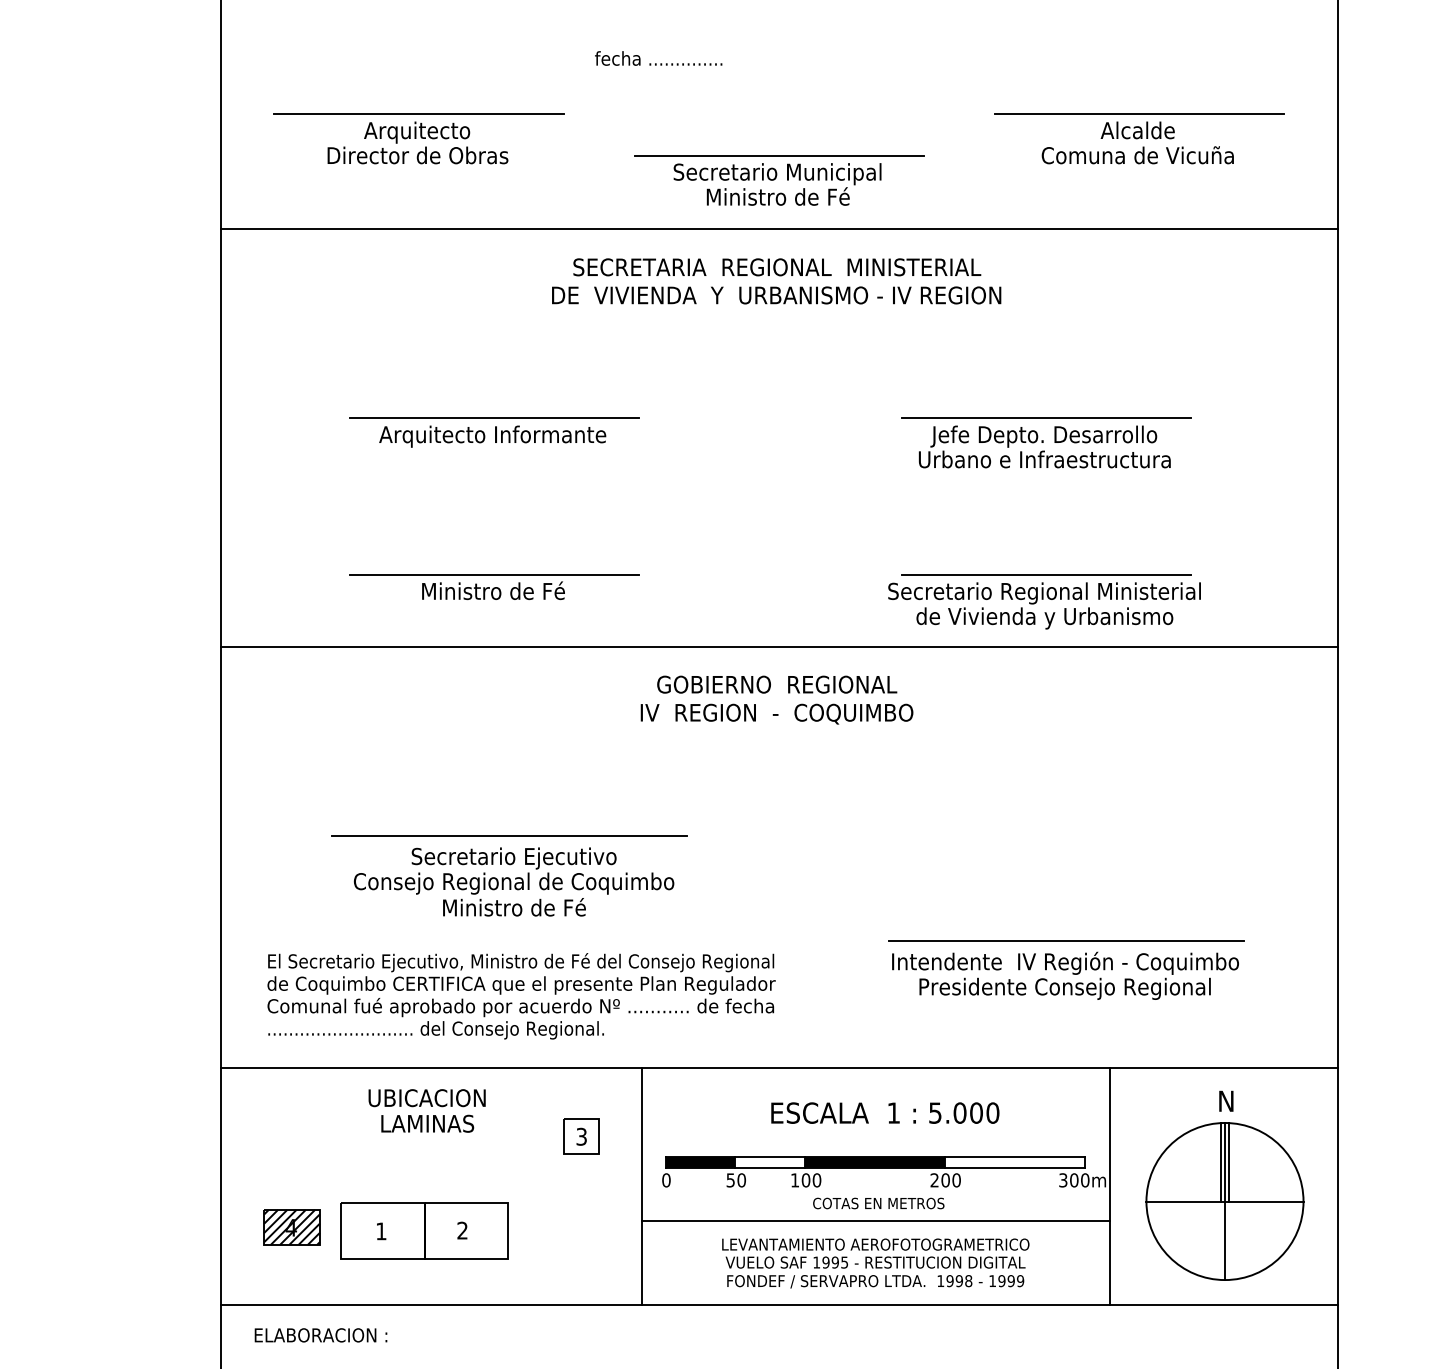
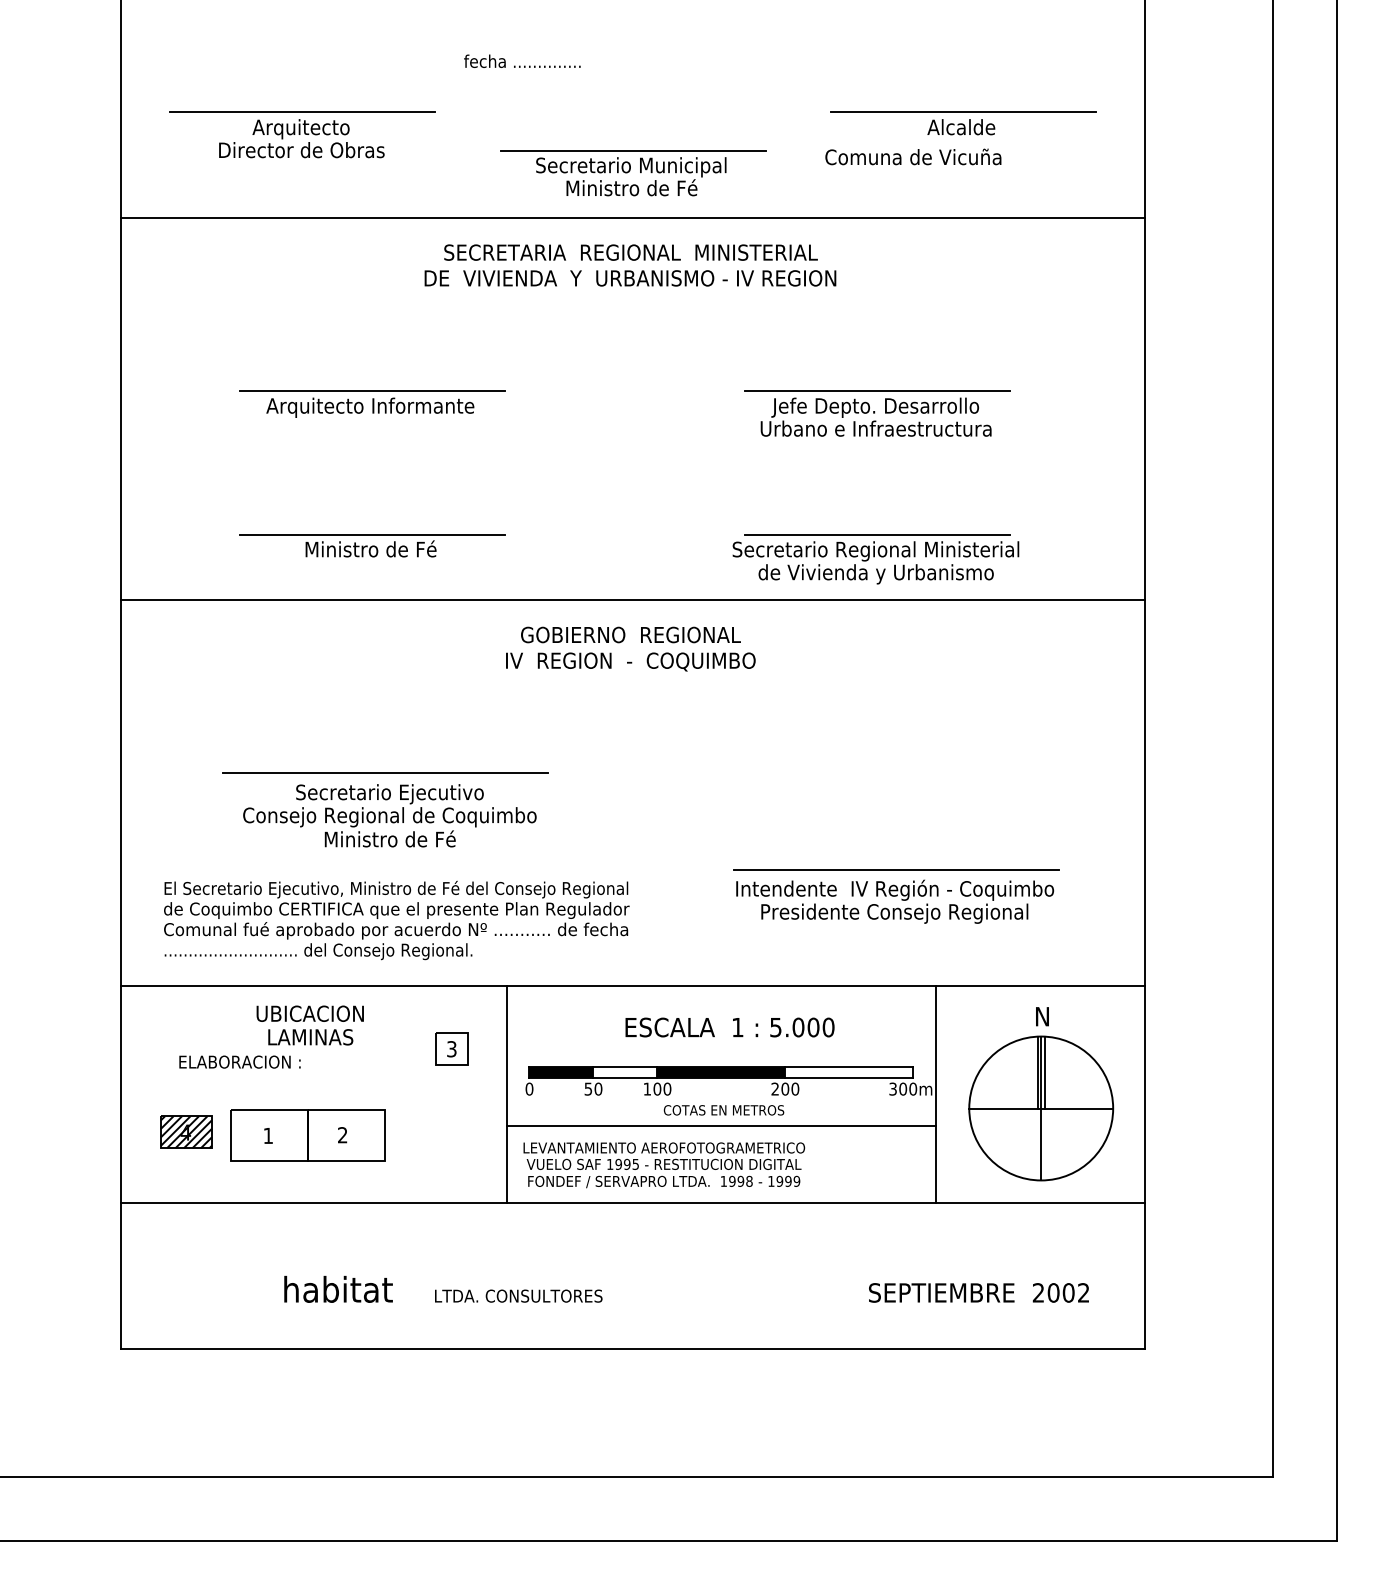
text: (1137, 154) -> (913, 156), moved
text: (876, 1263) -> (664, 1165), moved
text: (320, 1334) -> (239, 1061), moved

